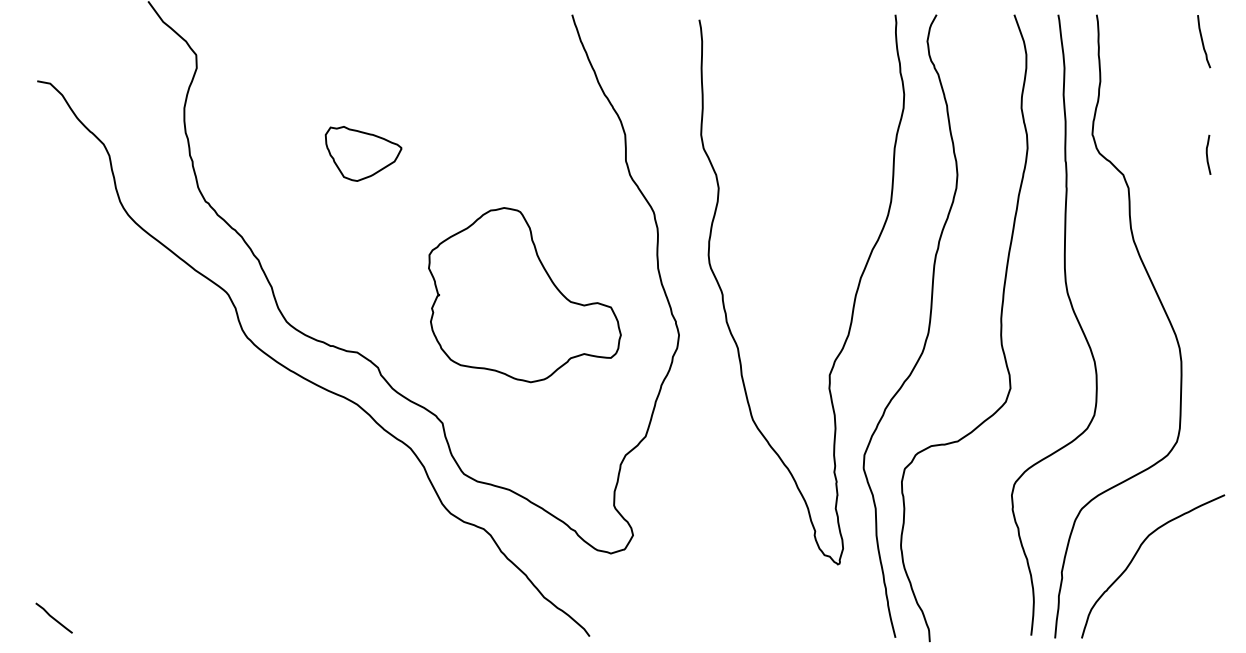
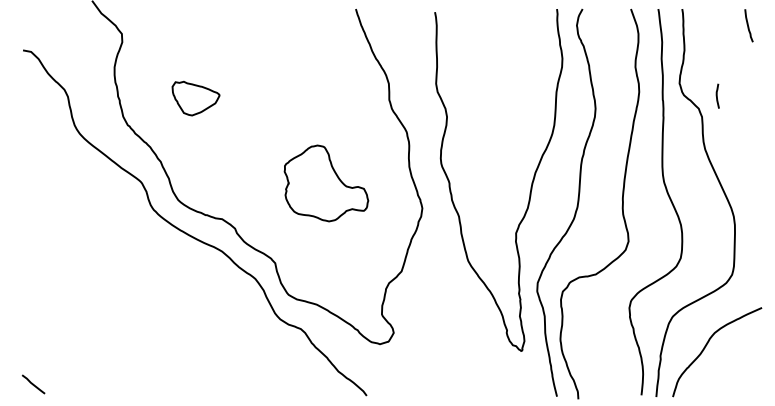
part: (362, 153) -> (195, 98), moved
curve: (1208, 153) -> (717, 95), moved
part: (524, 295) -> (326, 183), size x0.7

